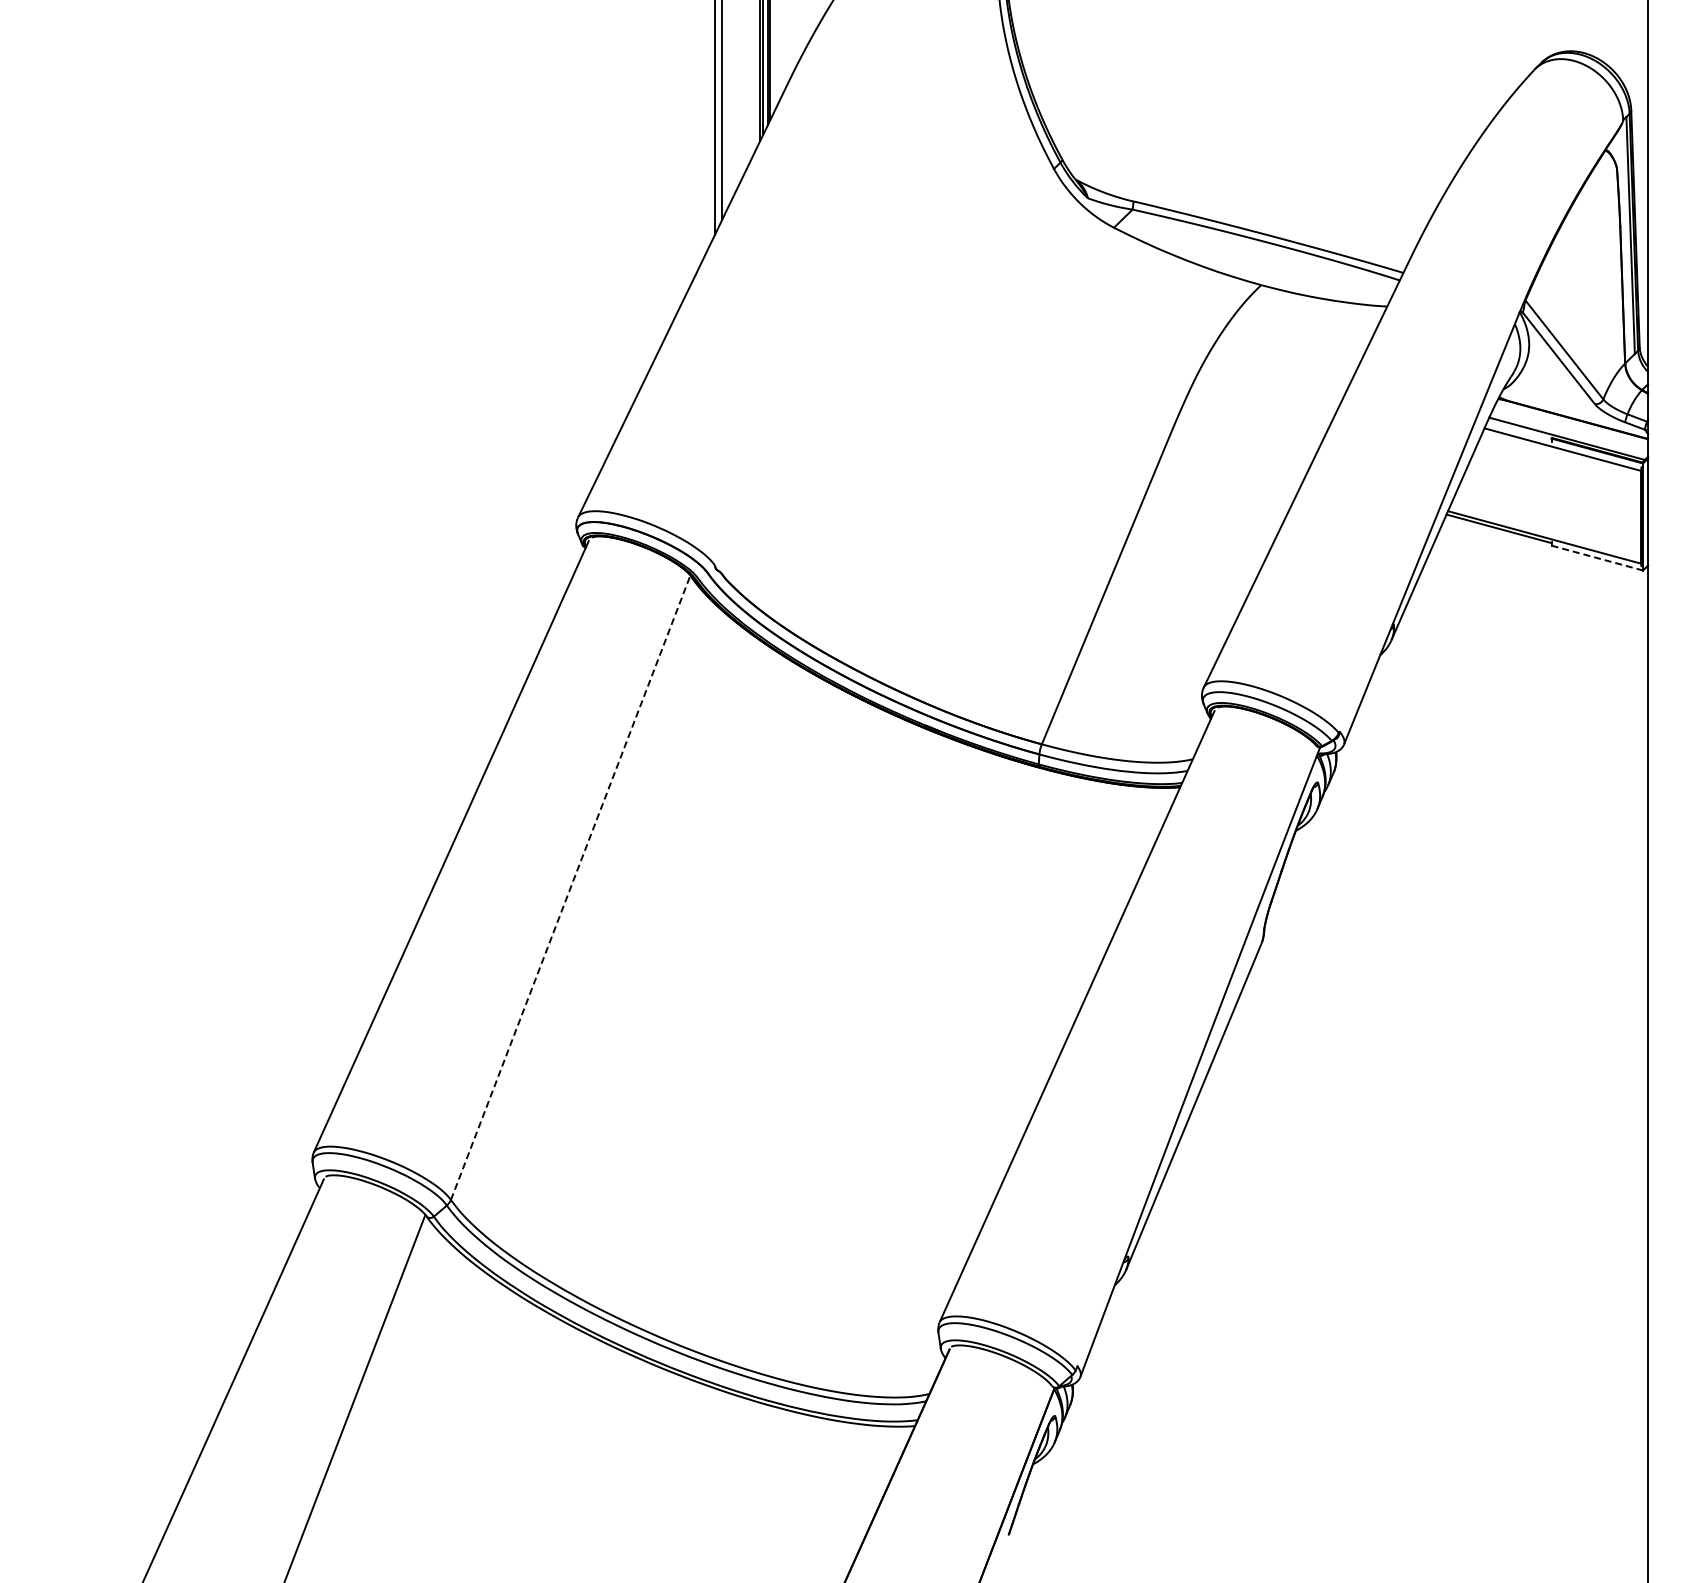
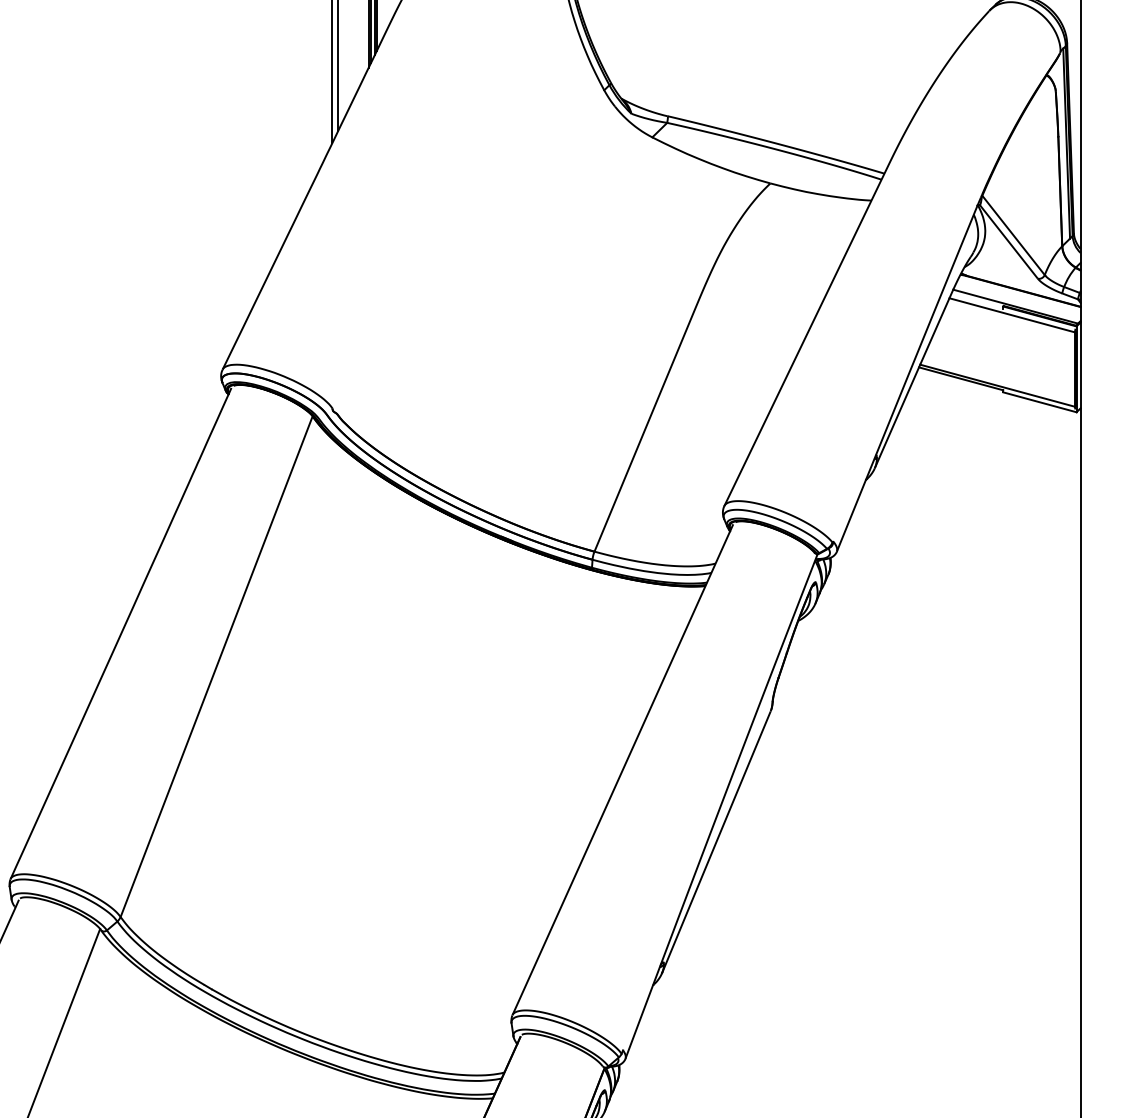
line: (1597, 558) -> (1040, 402), dashed -> solid
line: (570, 887) -> (216, 666), dashed -> solid

